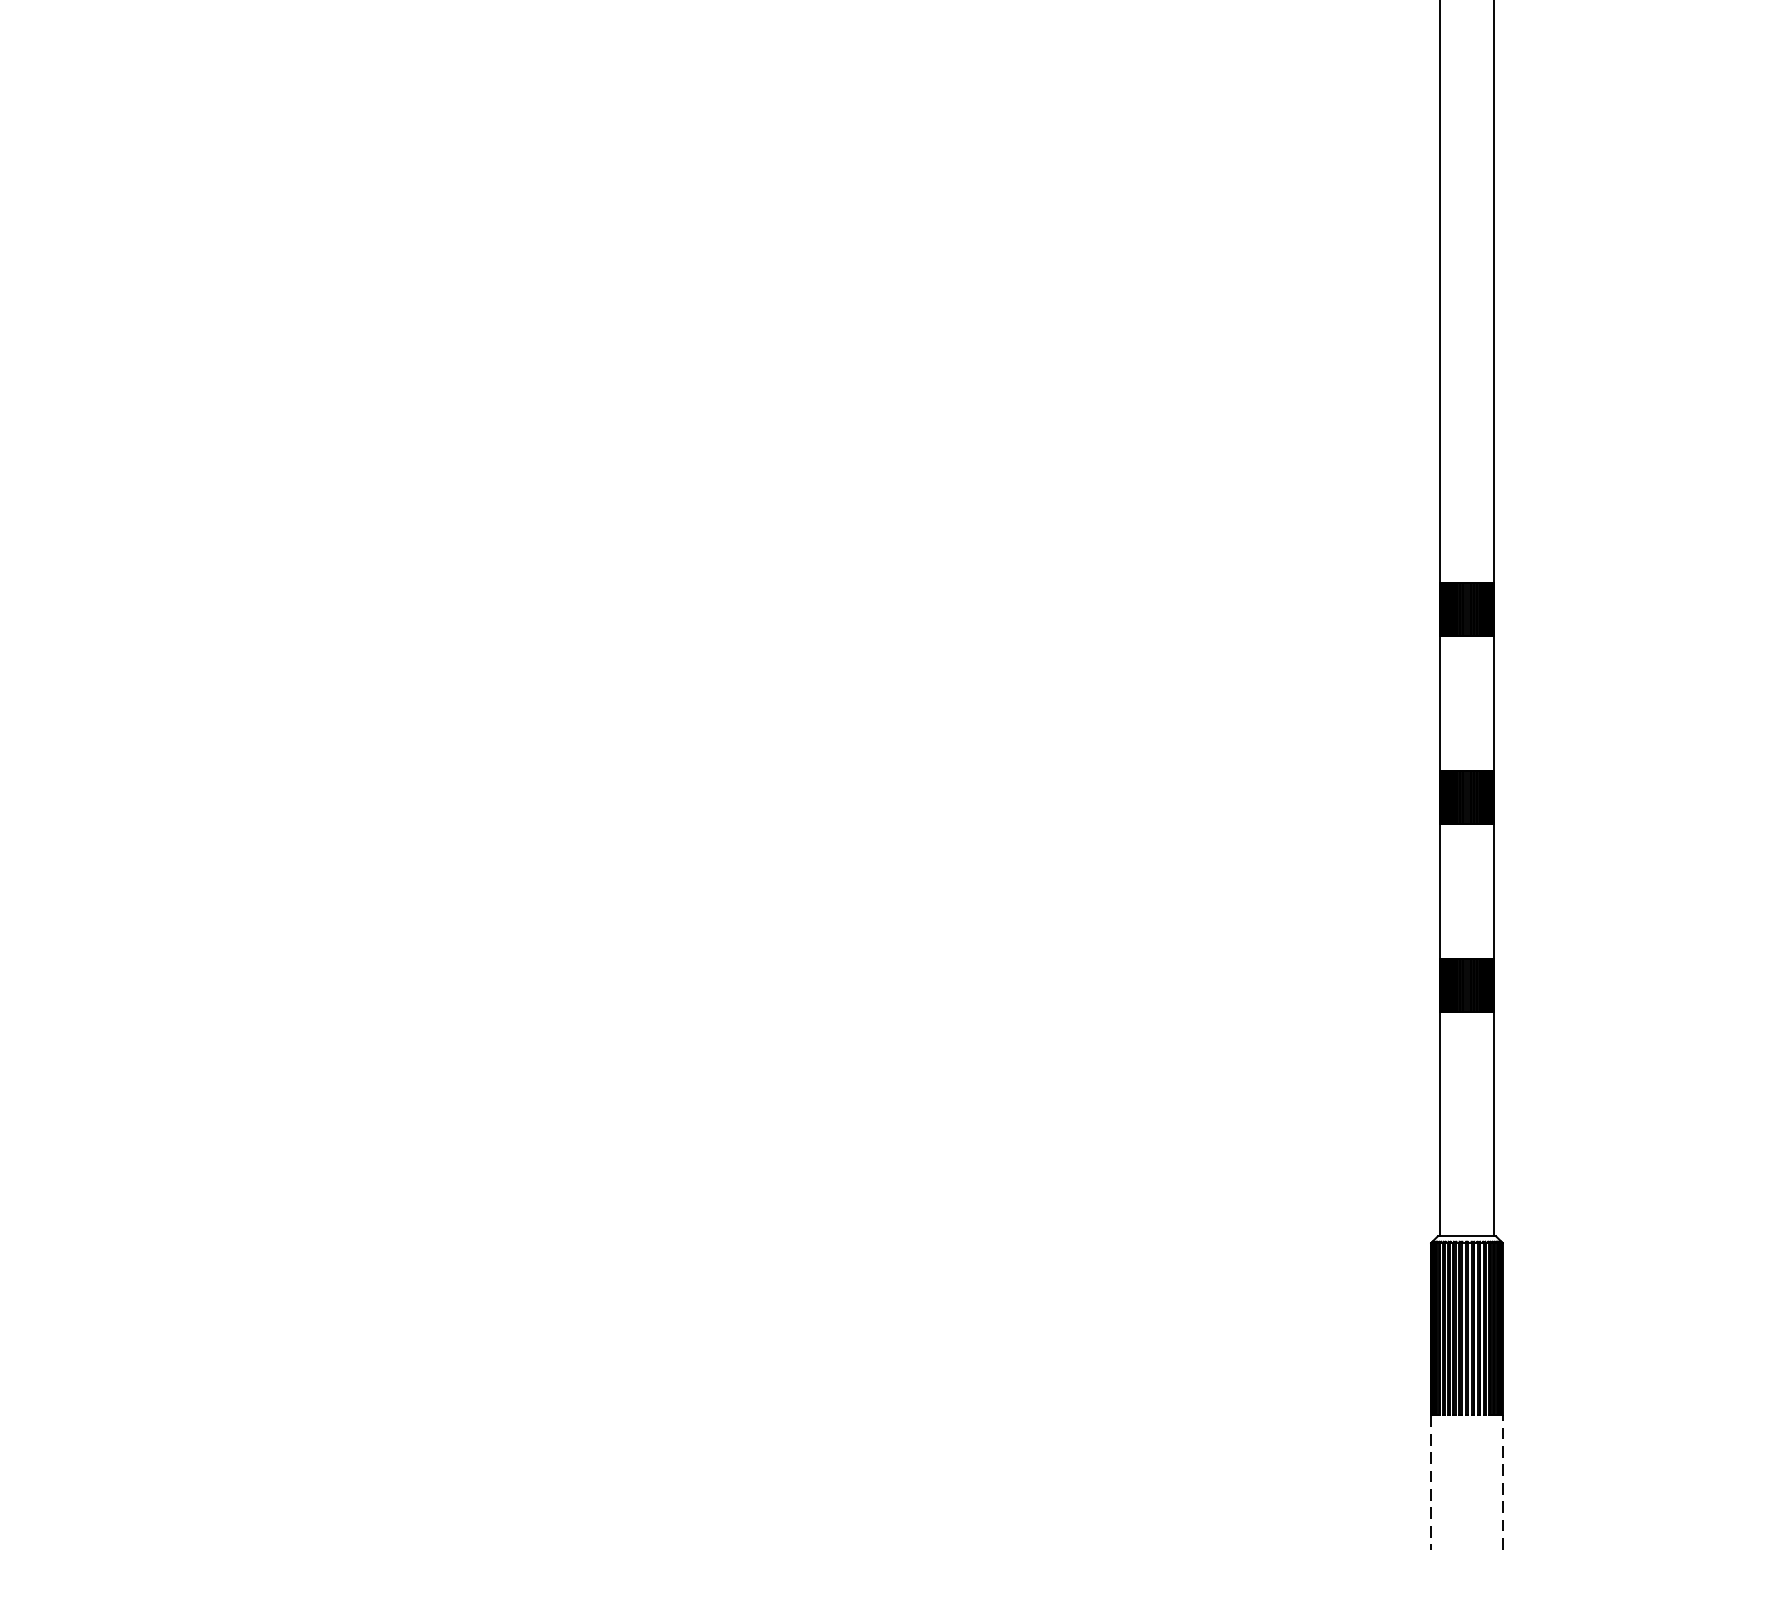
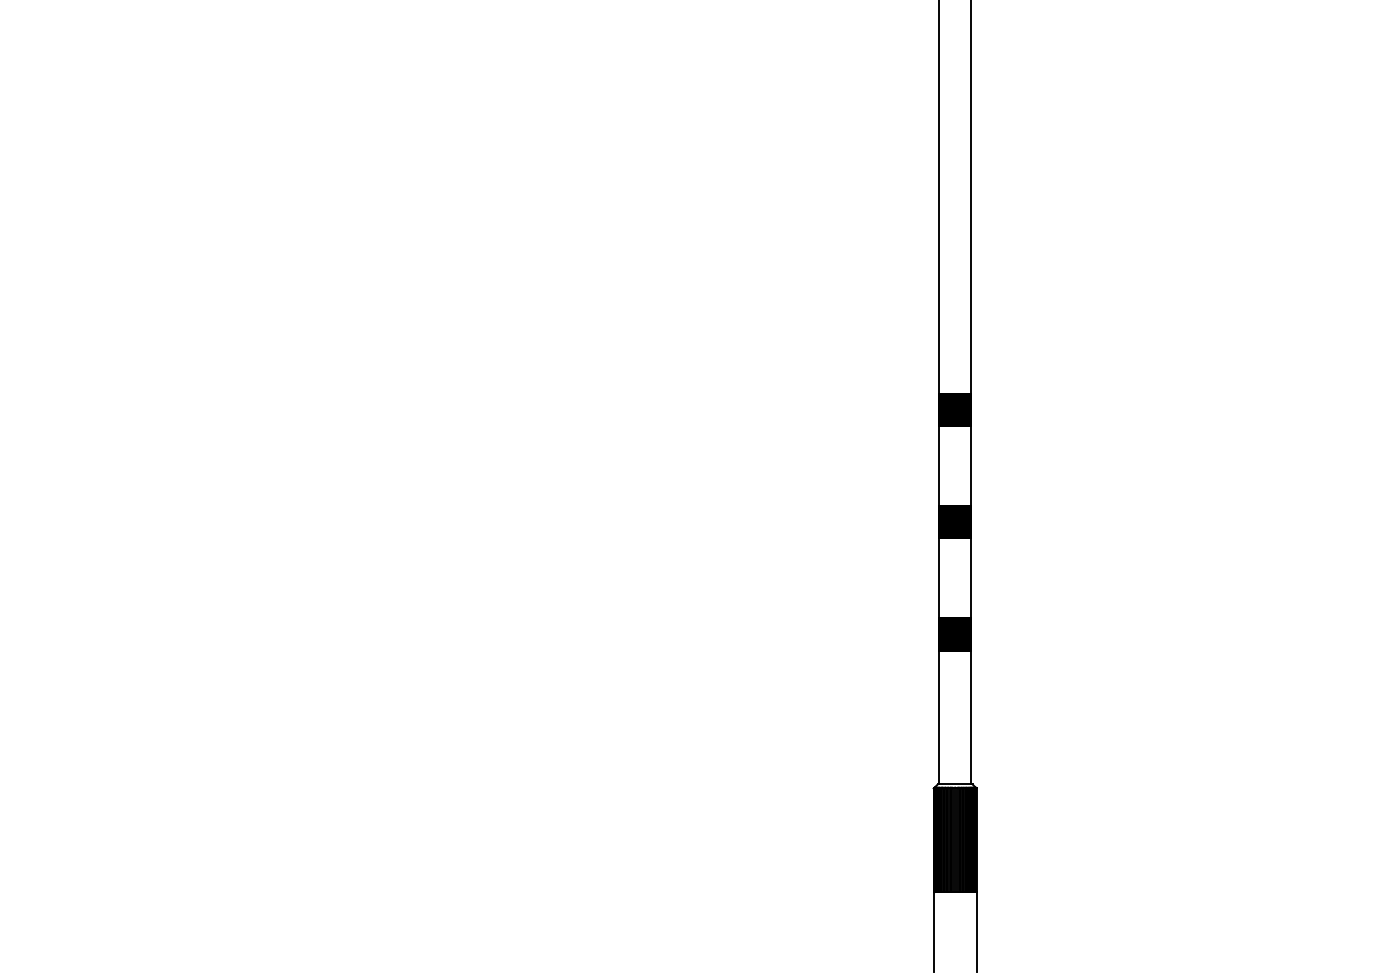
line: (1502, 1482) -> (976, 931), dashed -> solid
line: (1430, 1483) -> (933, 932), dashed -> solid

